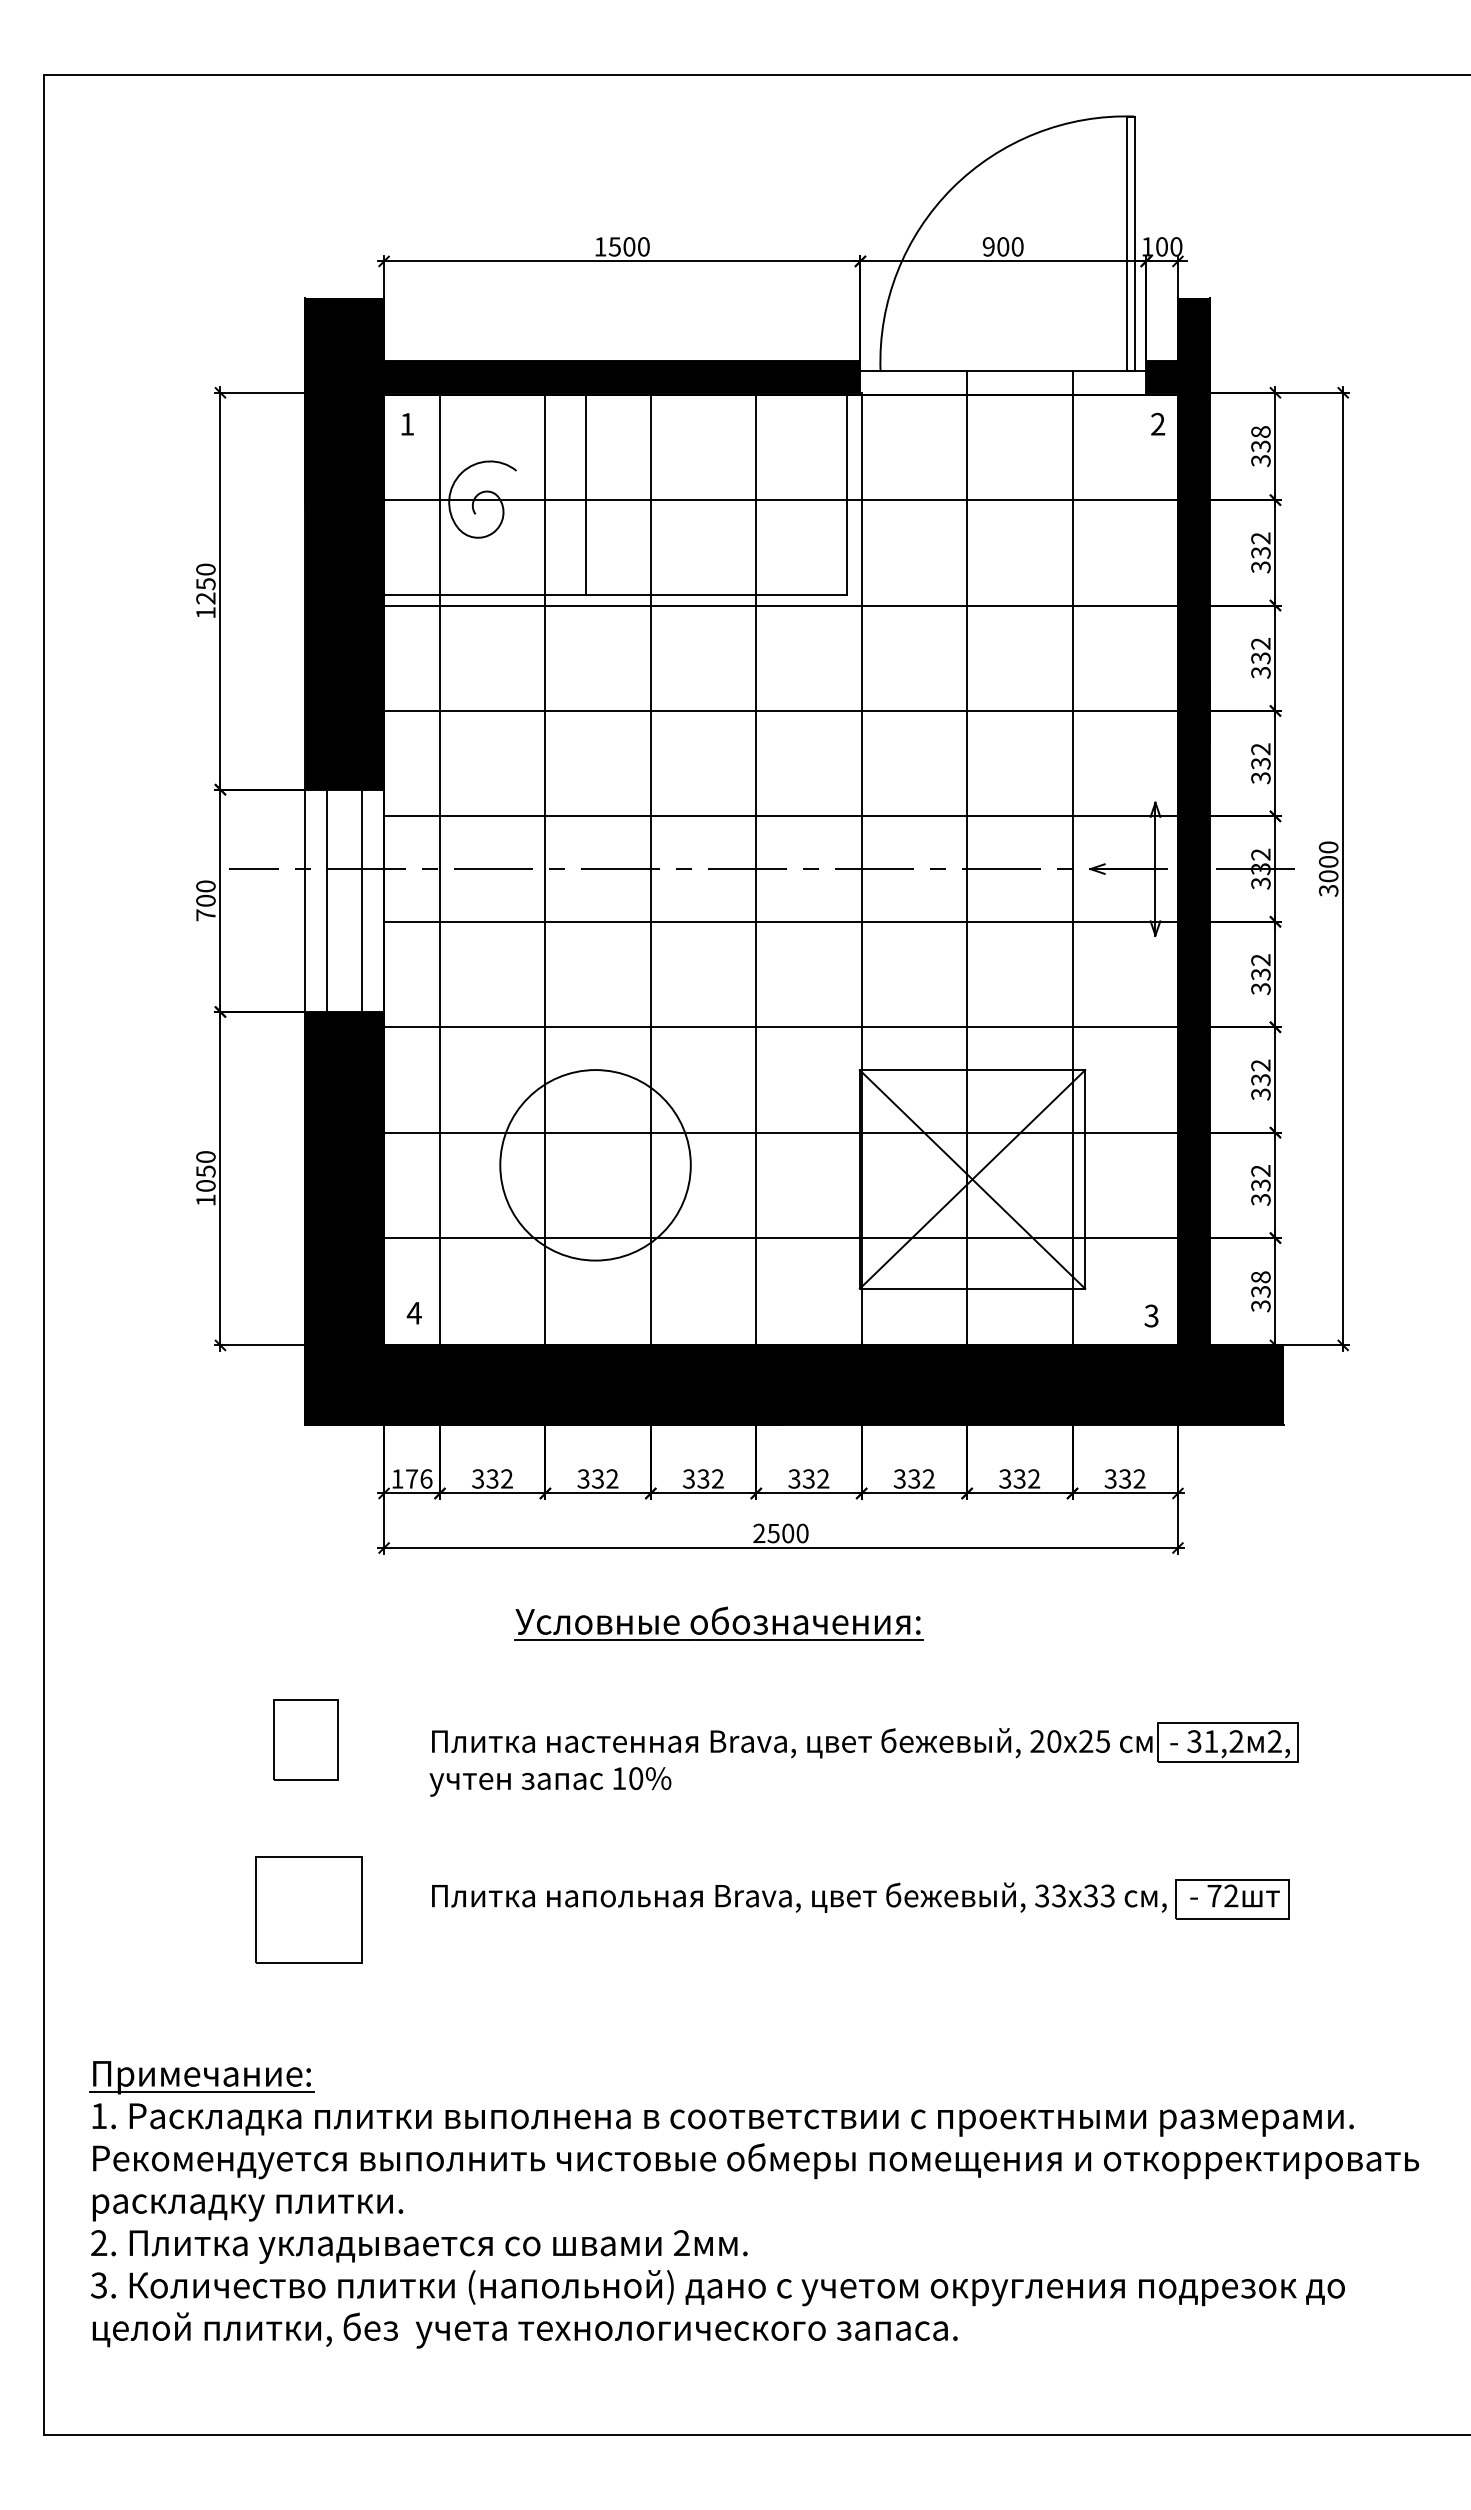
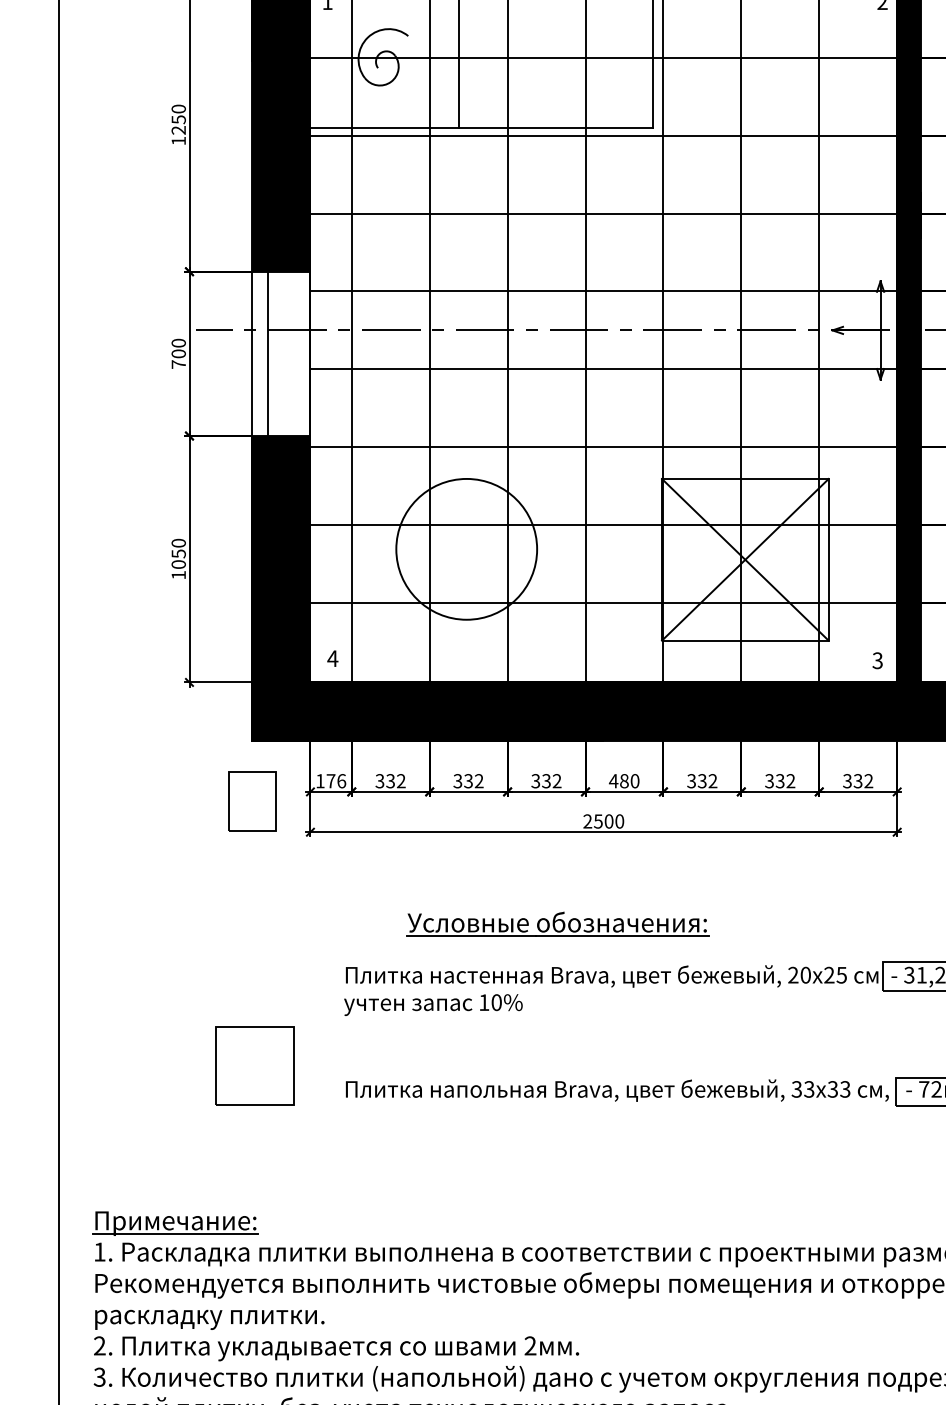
line: (361, 900) -> (293, 353), removed
text: (808, 1478) -> (624, 780), 332 -> 480
part: (718, 1623) -> (557, 924), moved
part: (305, 1739) -> (252, 800), moved
part: (308, 1909) -> (254, 1065), moved

